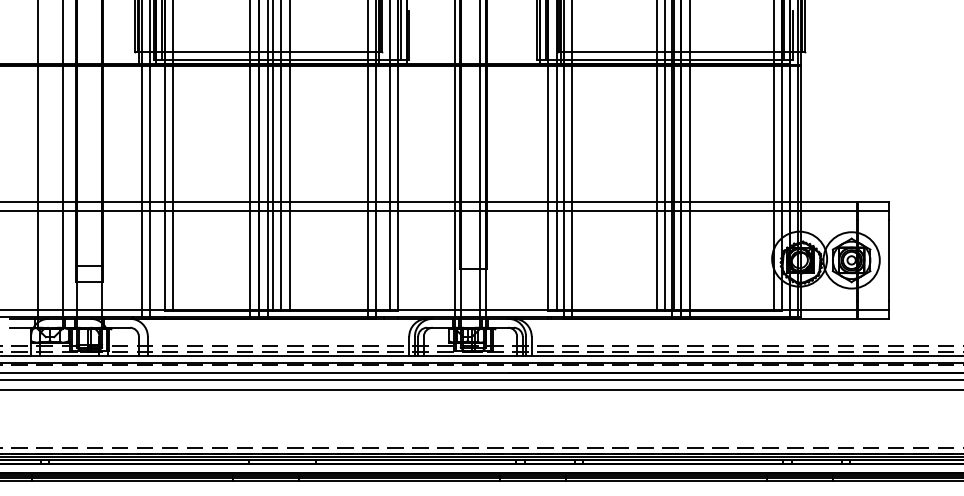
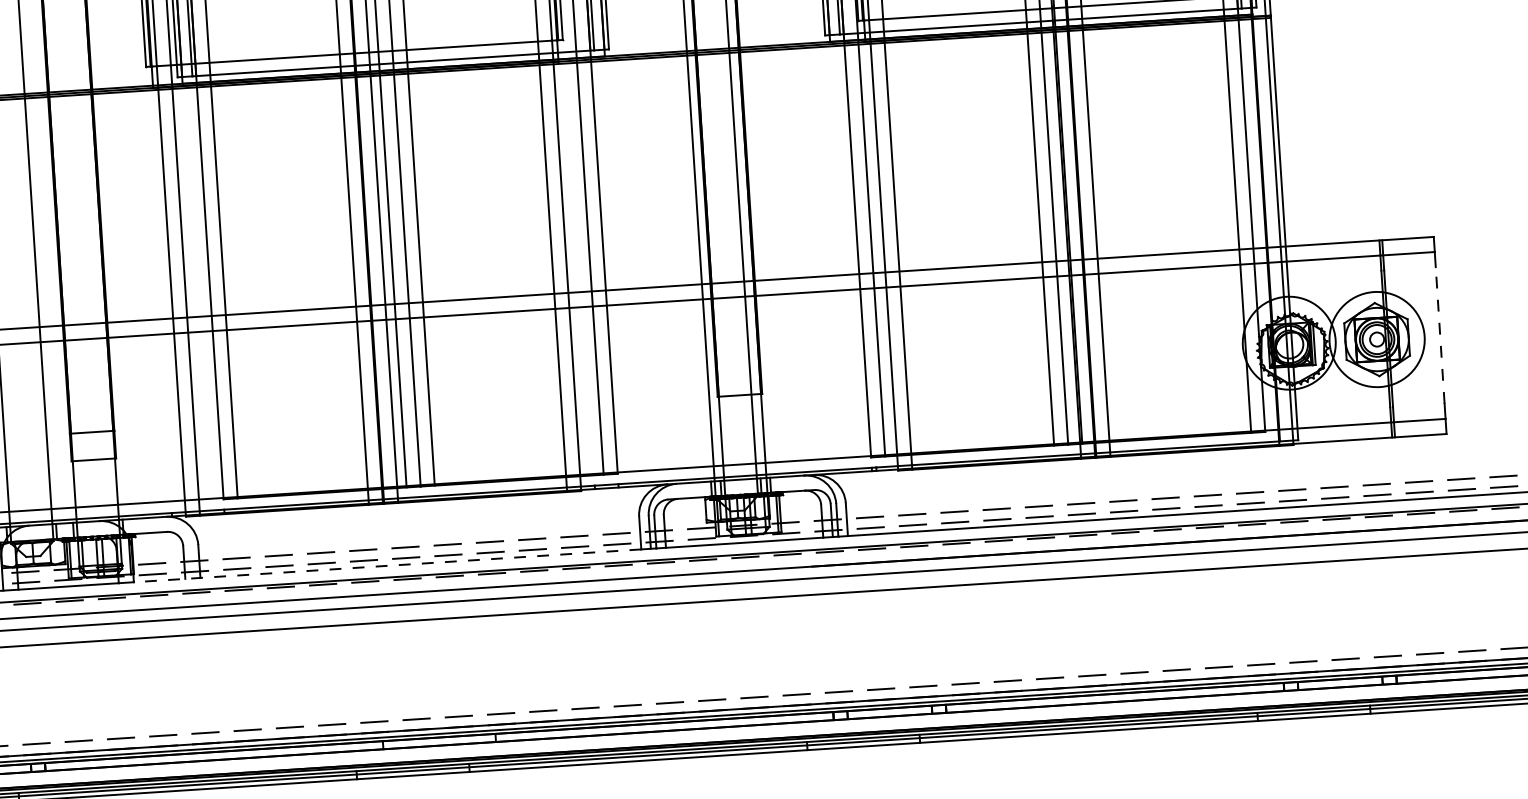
line: (889, 260) -> (1440, 335), solid -> dashed
line: (258, 356) -> (387, 566), solid -> dashed

